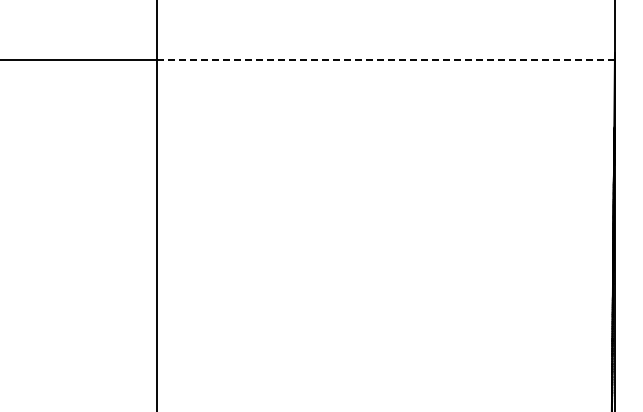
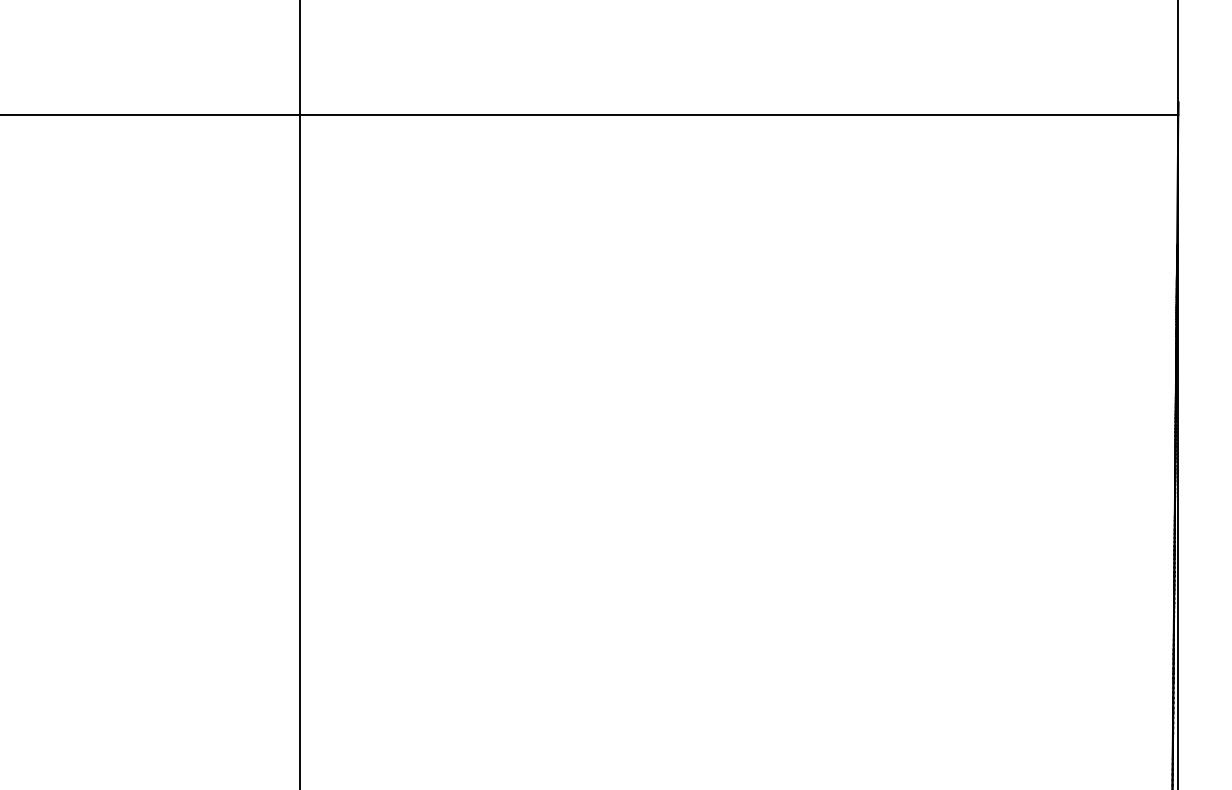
line: (385, 59) -> (738, 114), dashed -> solid

